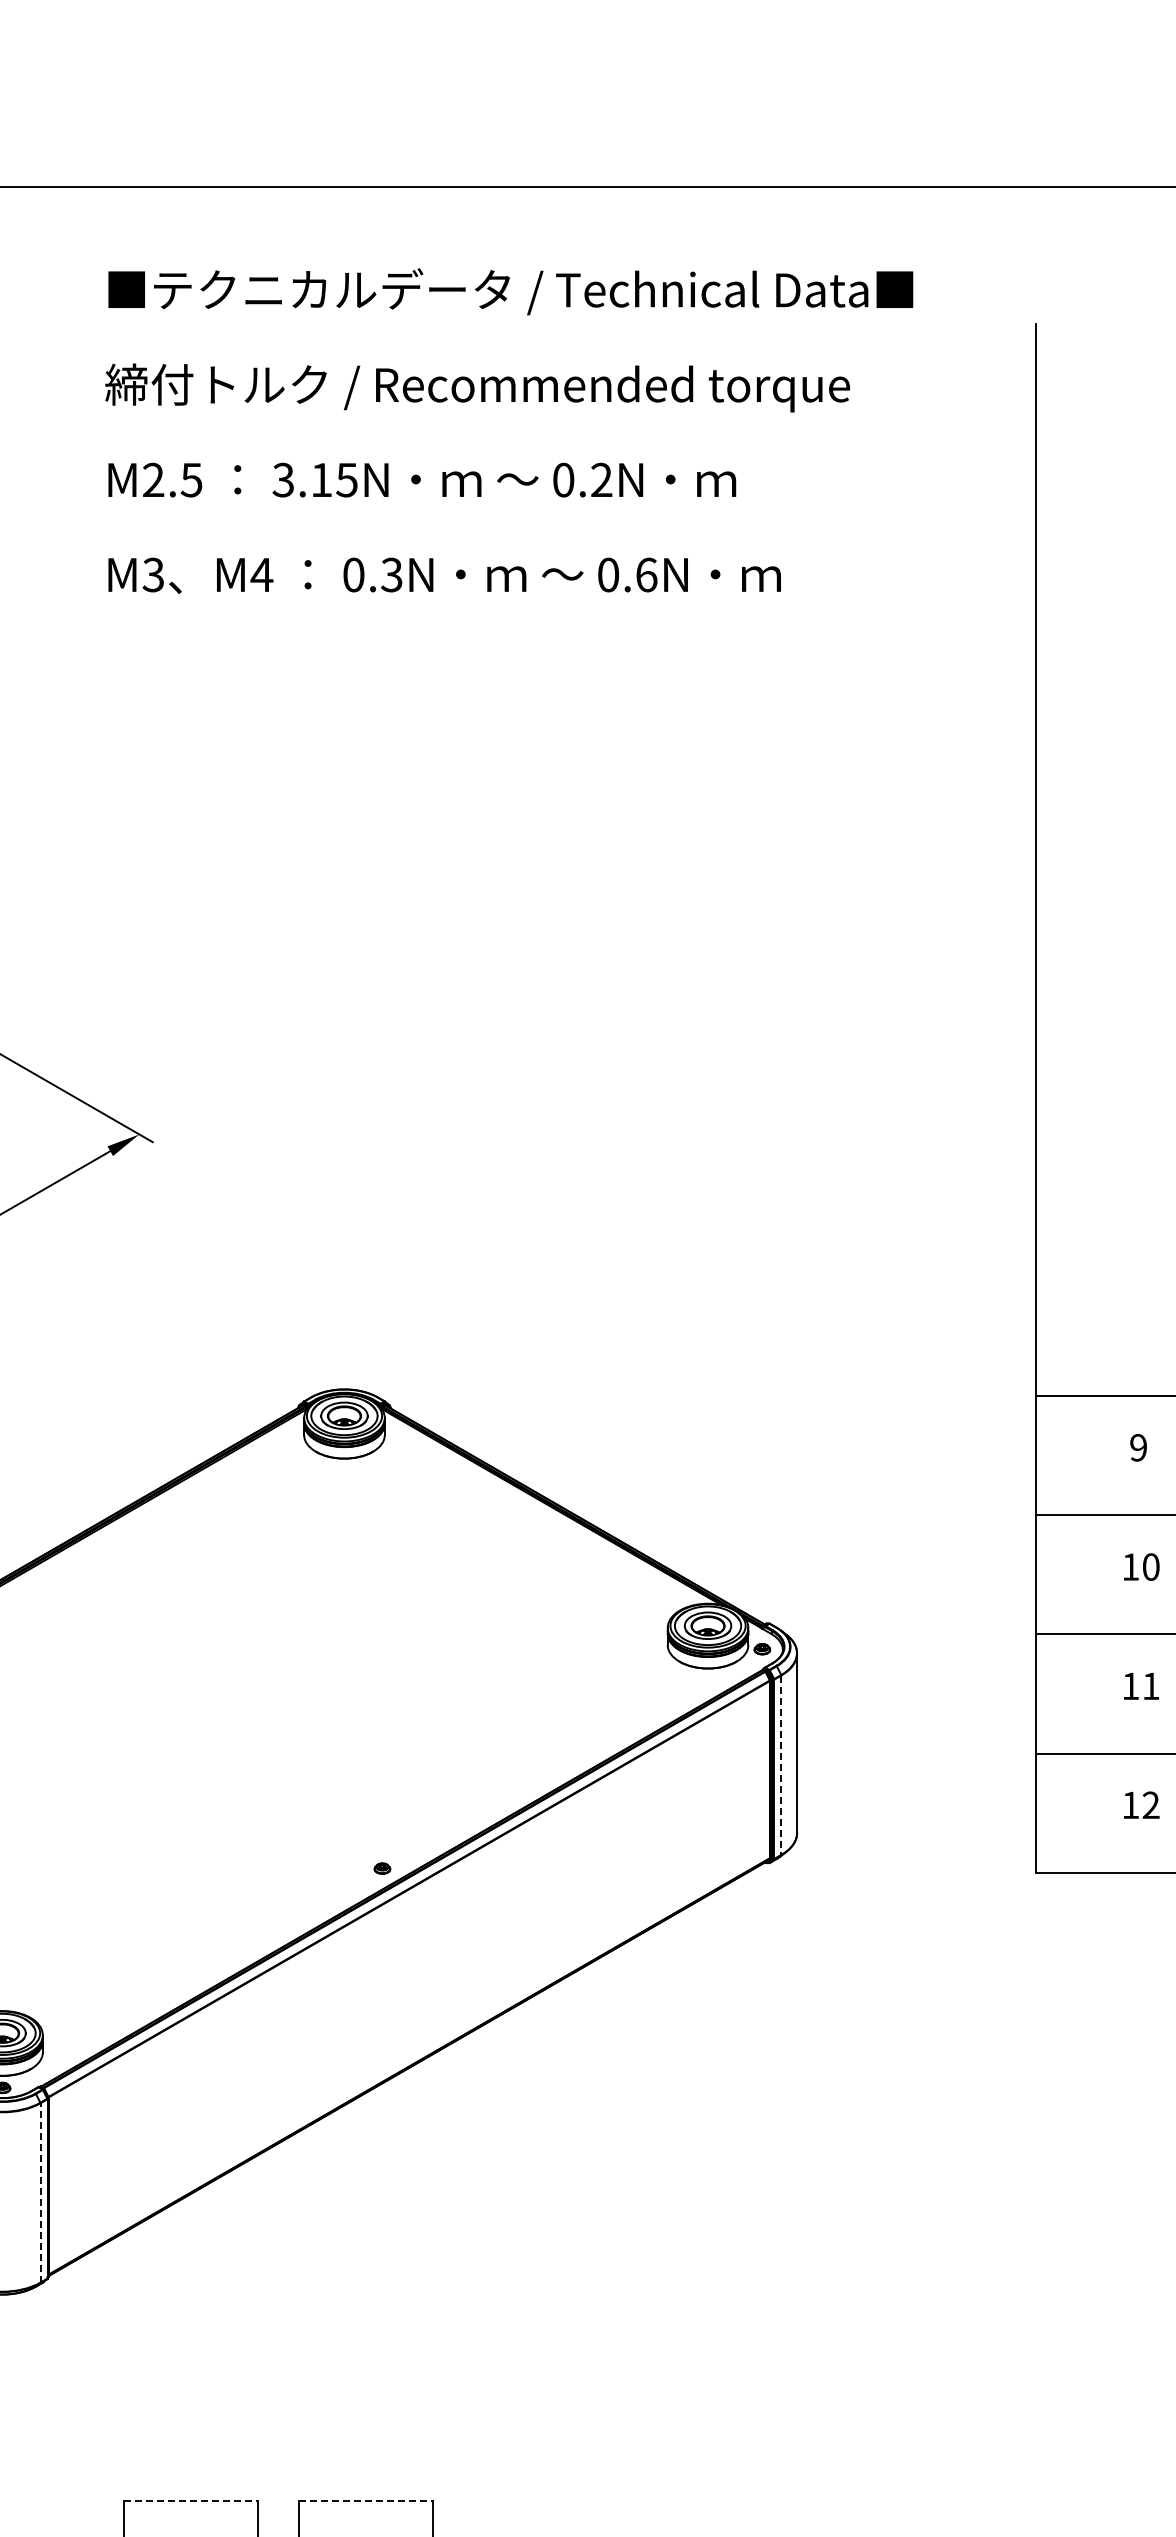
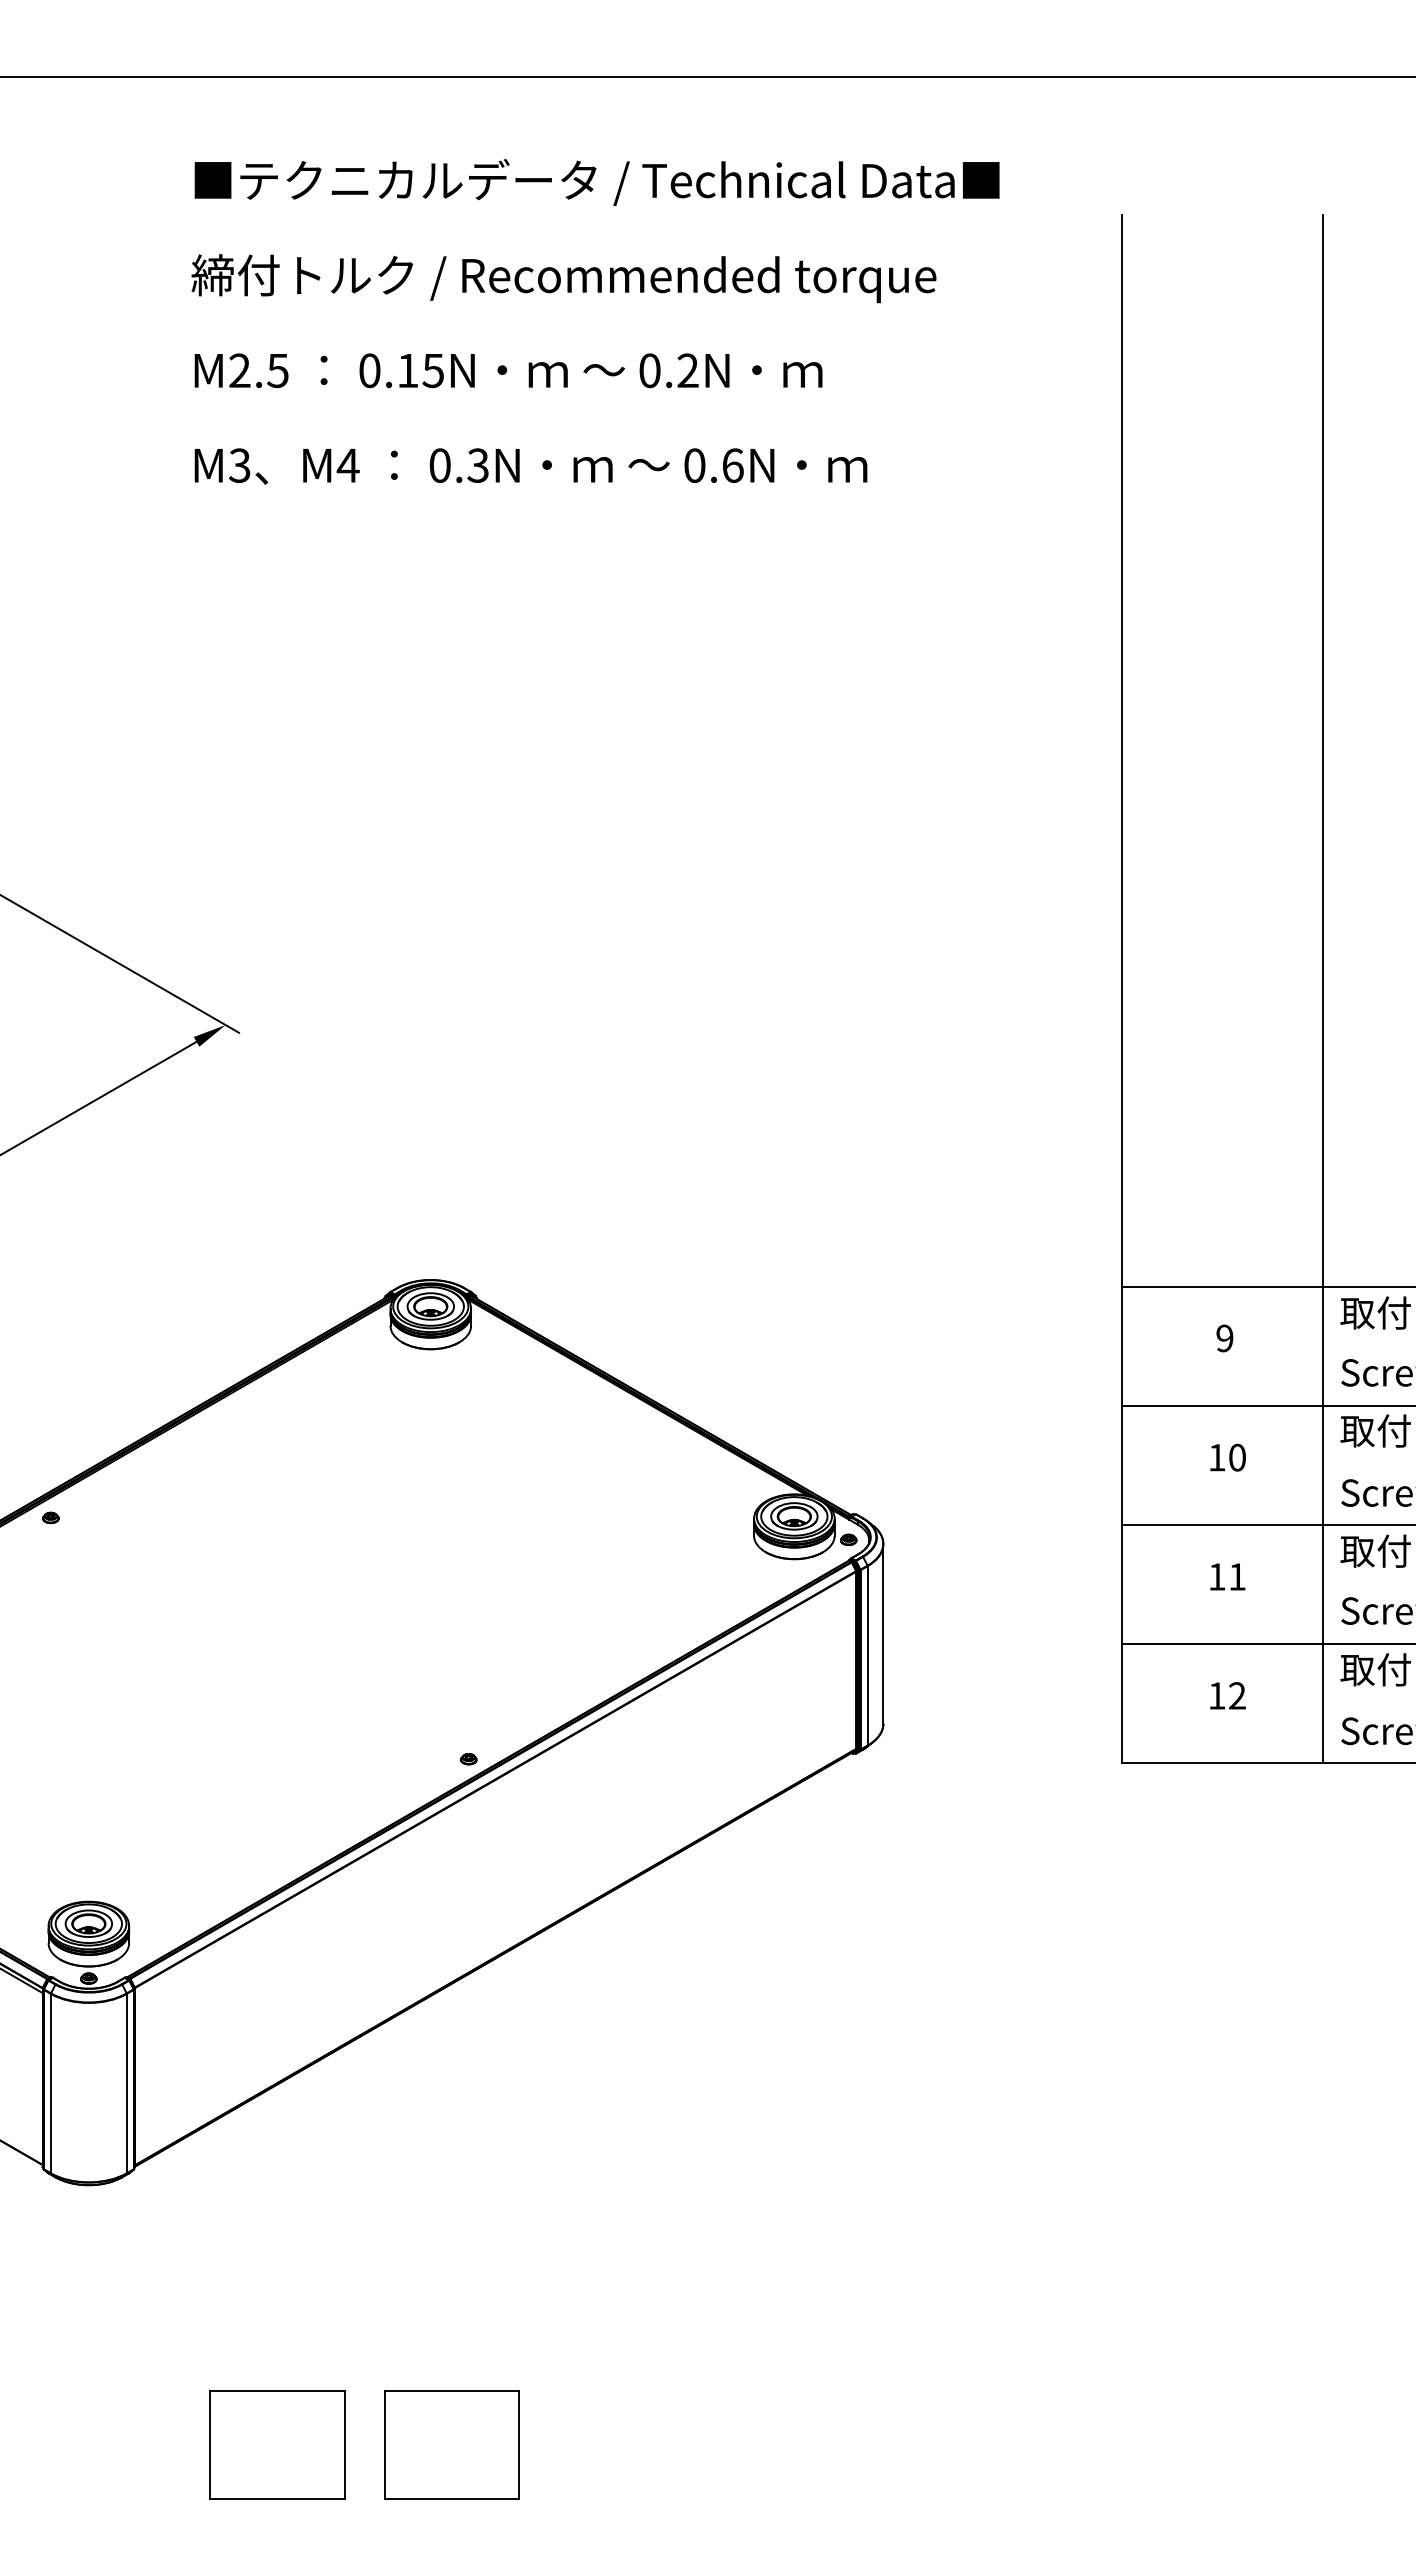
text: (283, 479) -> (369, 370), 3.15N -> 0.15N
line: (781, 1764) -> (867, 1655), dashed -> solid
line: (40, 2192) -> (126, 2083), dashed -> solid
line: (192, 2500) -> (278, 2391), dashed -> solid
line: (366, 2500) -> (452, 2391), dashed -> solid

